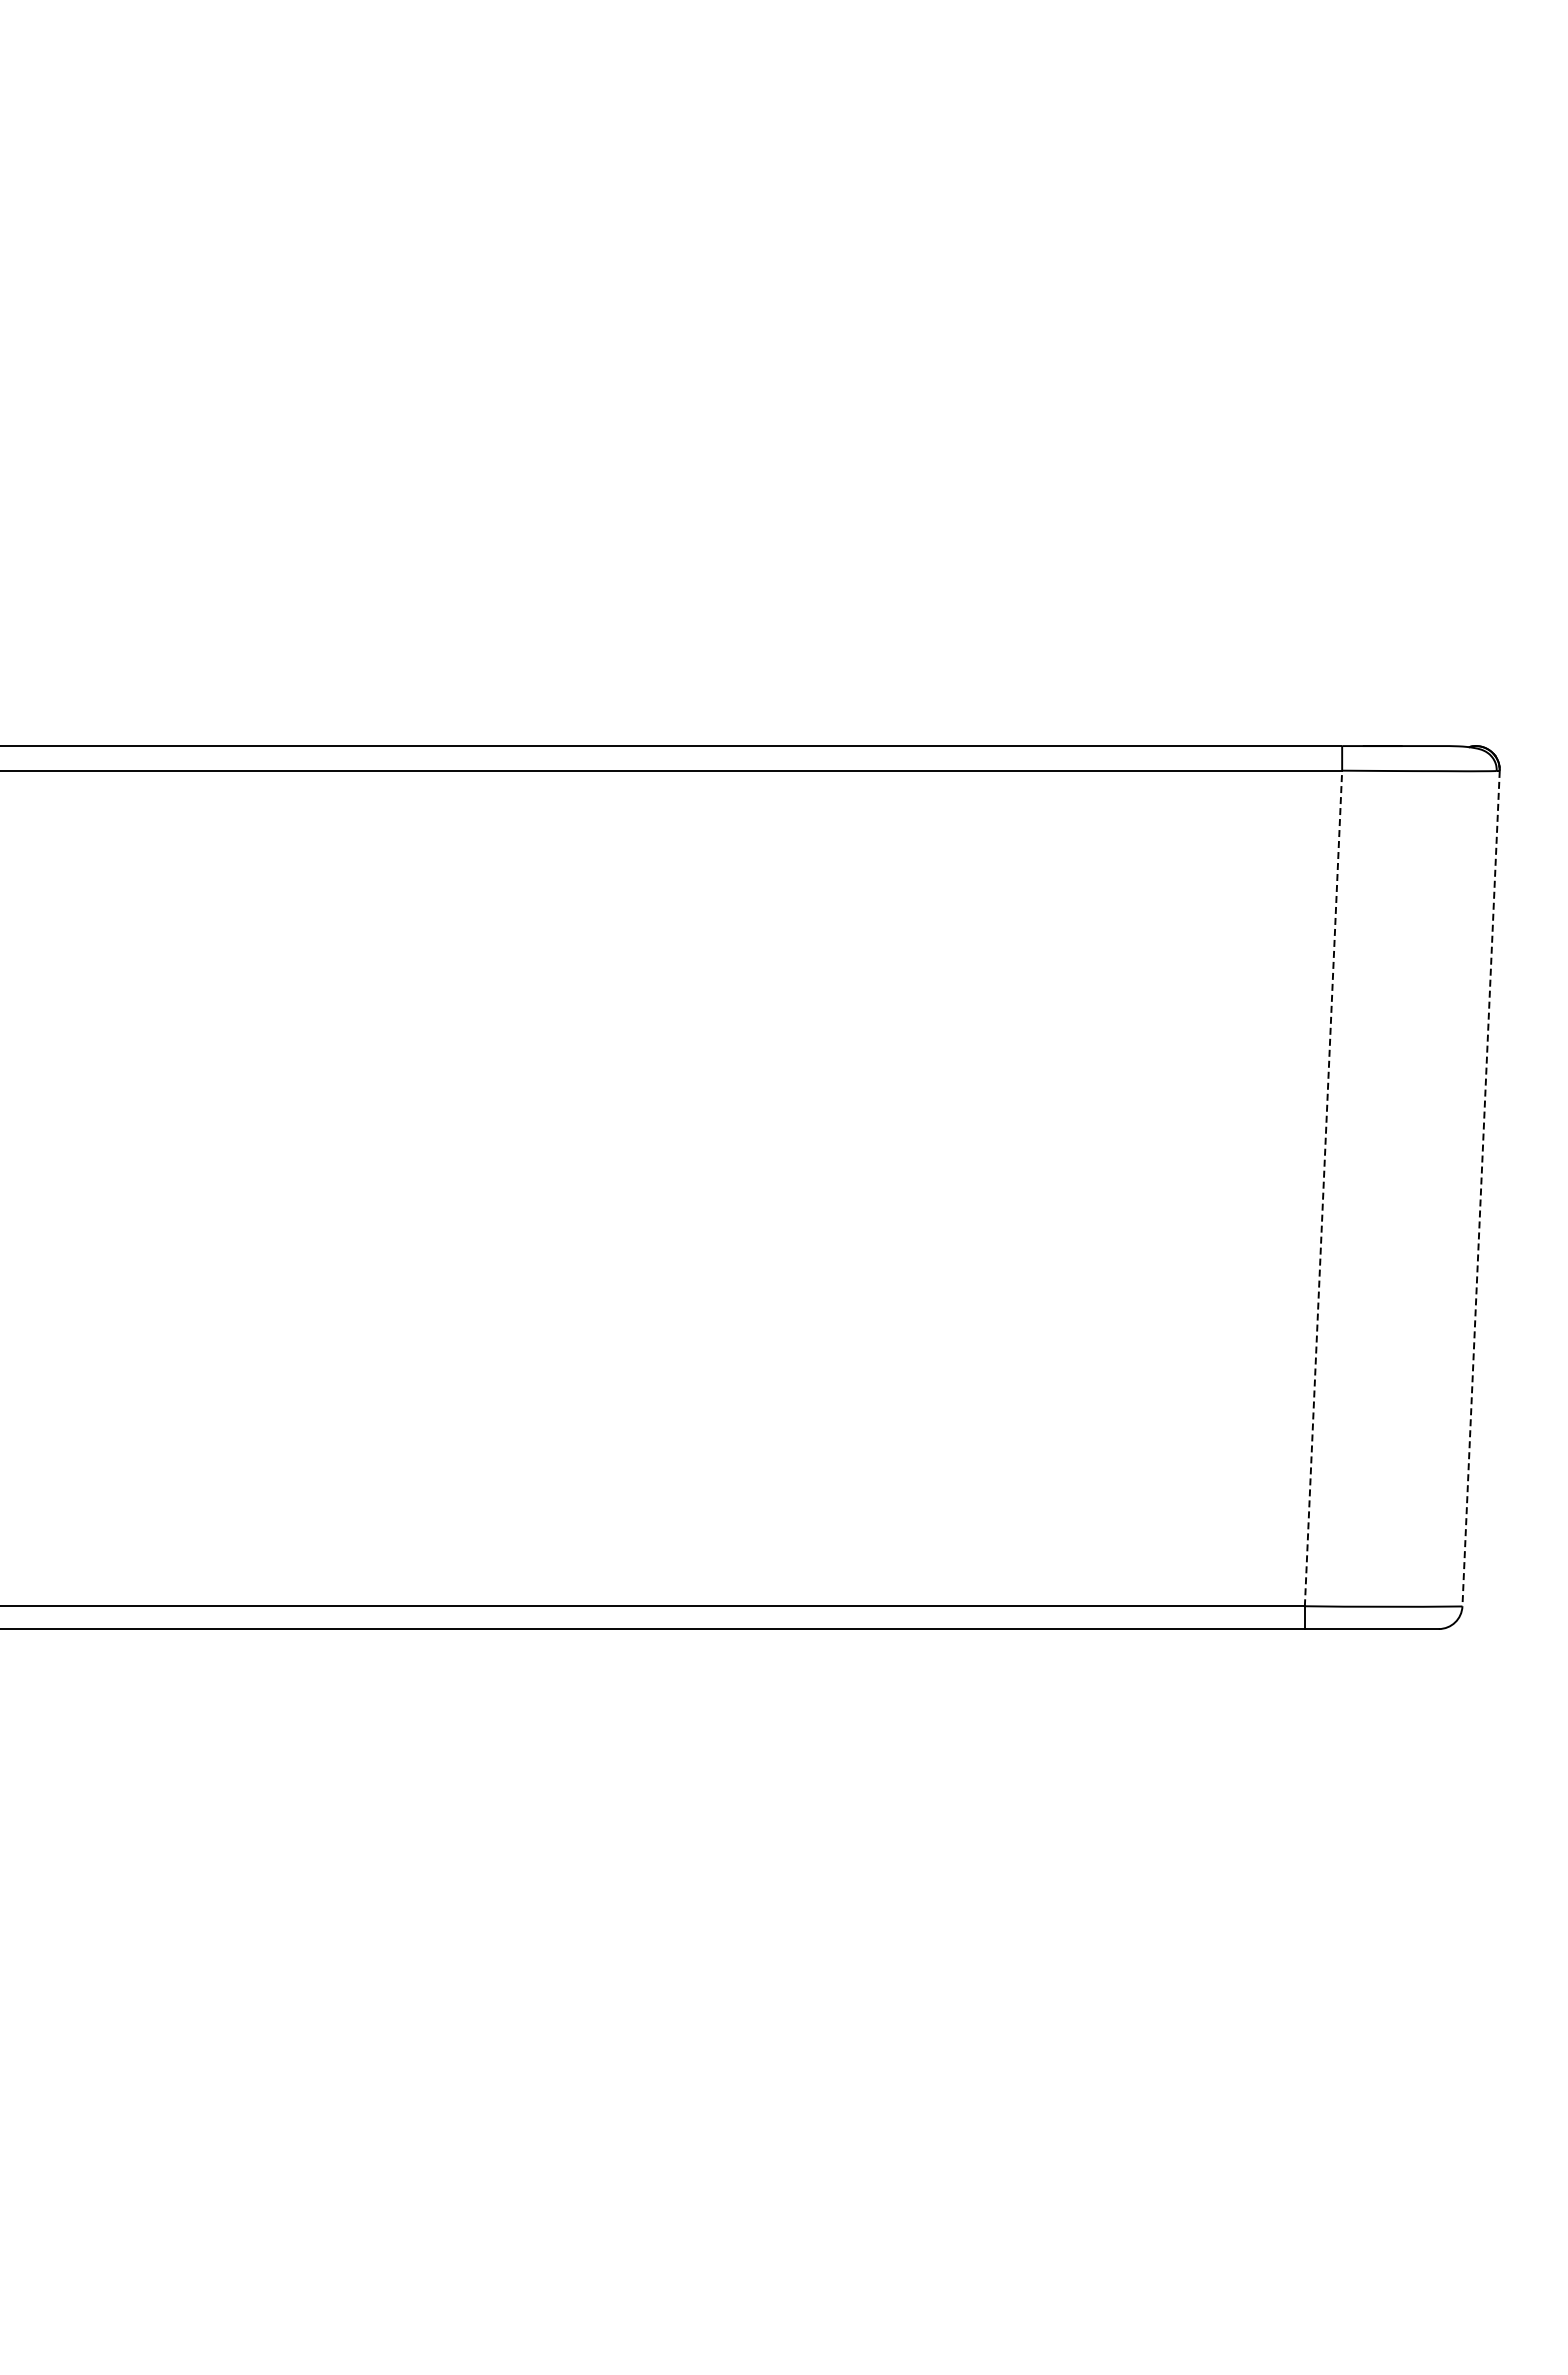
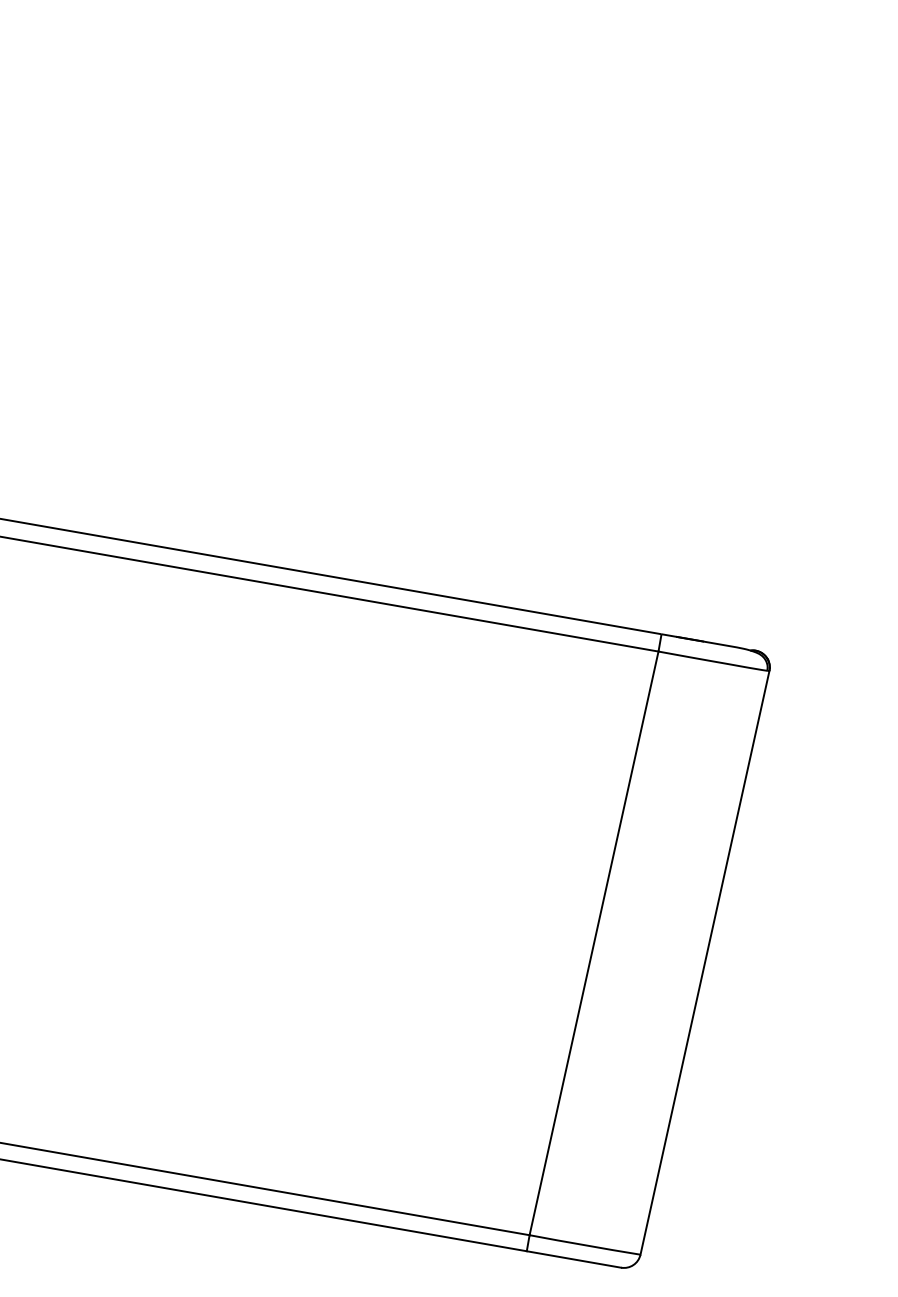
line: (1323, 1187) -> (594, 942), dashed -> solid
line: (1481, 1189) -> (705, 963), dashed -> solid

